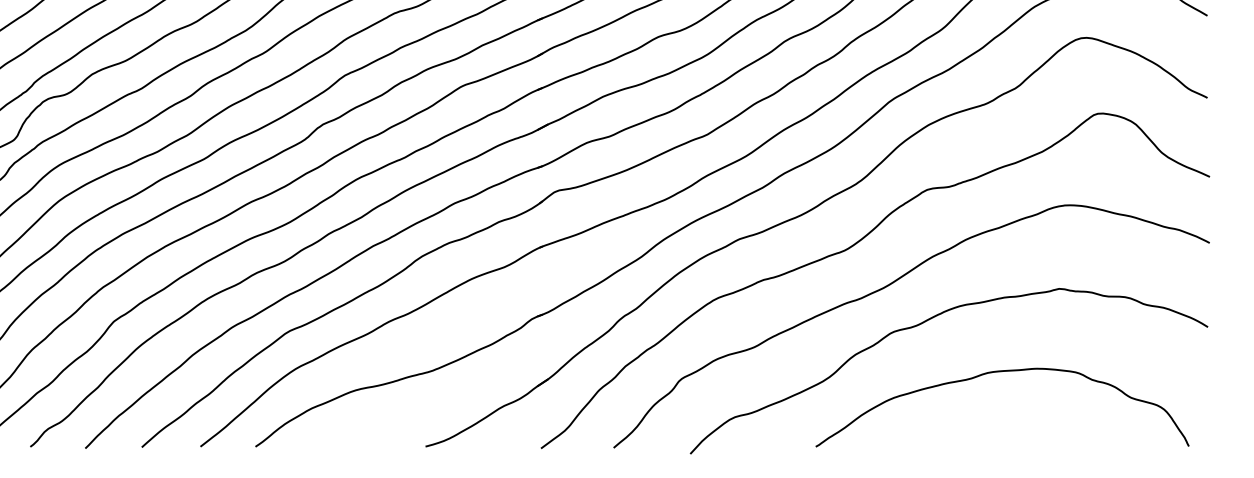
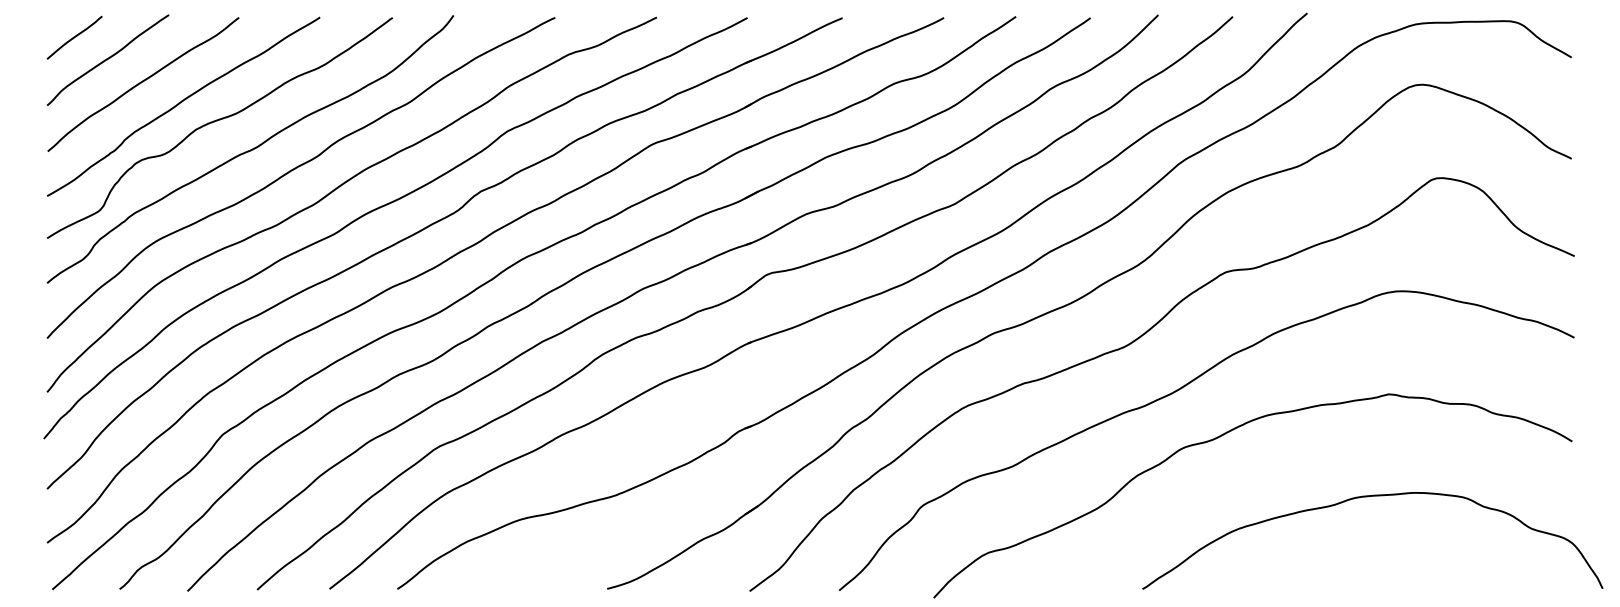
curve: (998, 372) -> (1368, 497), moved

